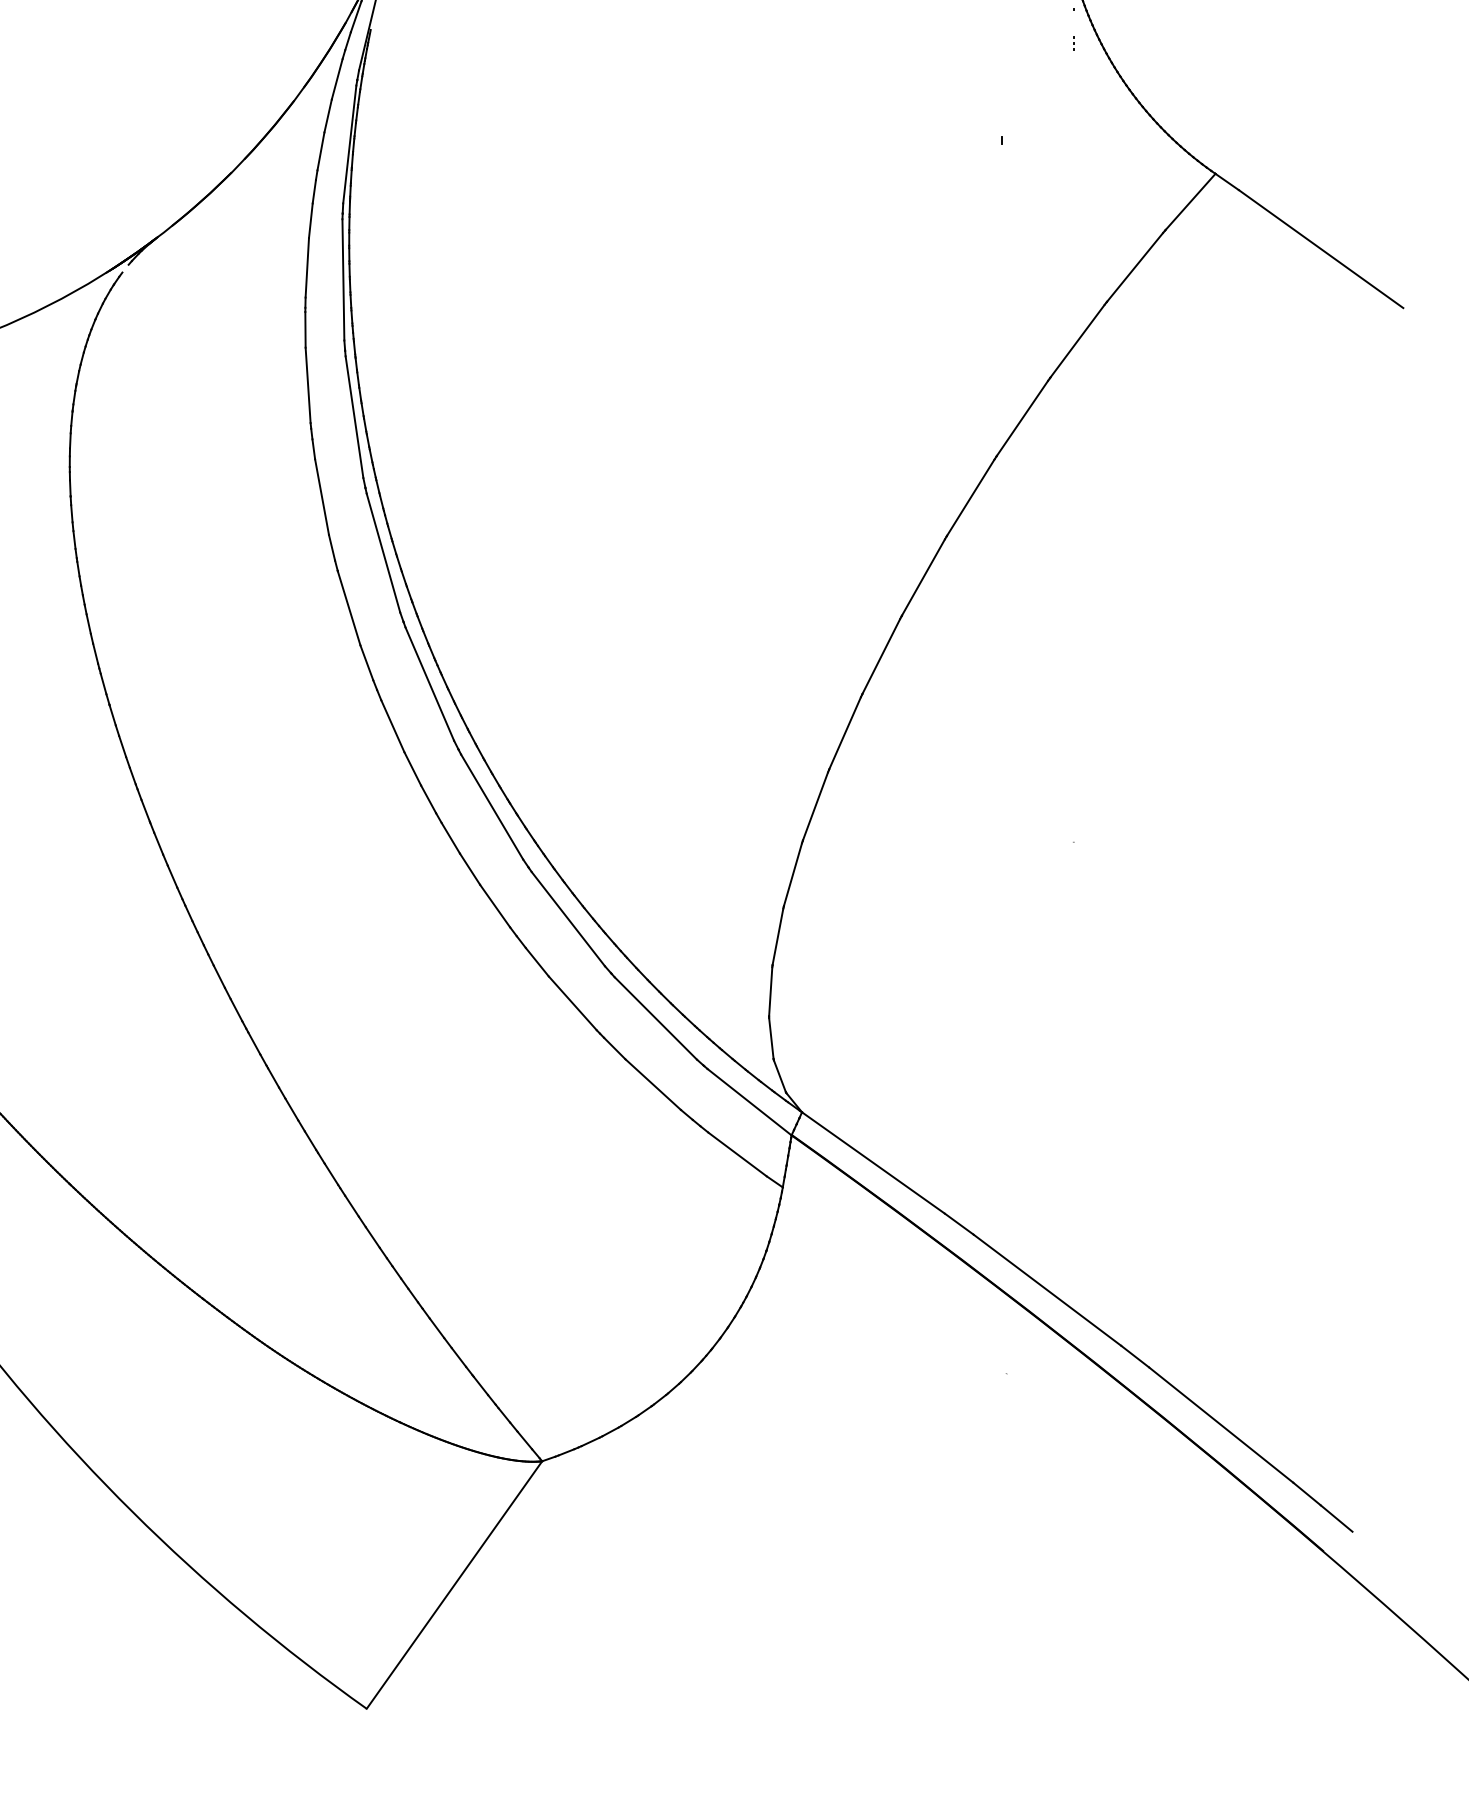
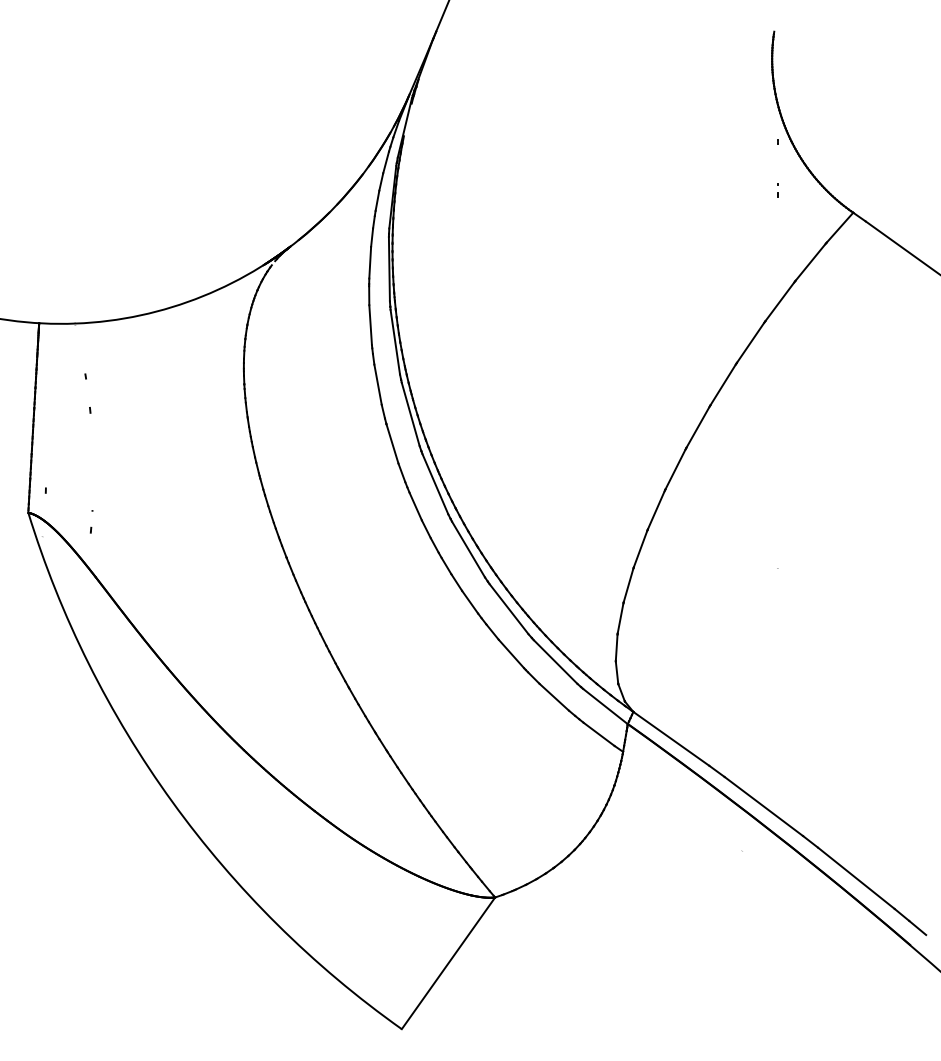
line: (1001, 135) -> (777, 192), moved

